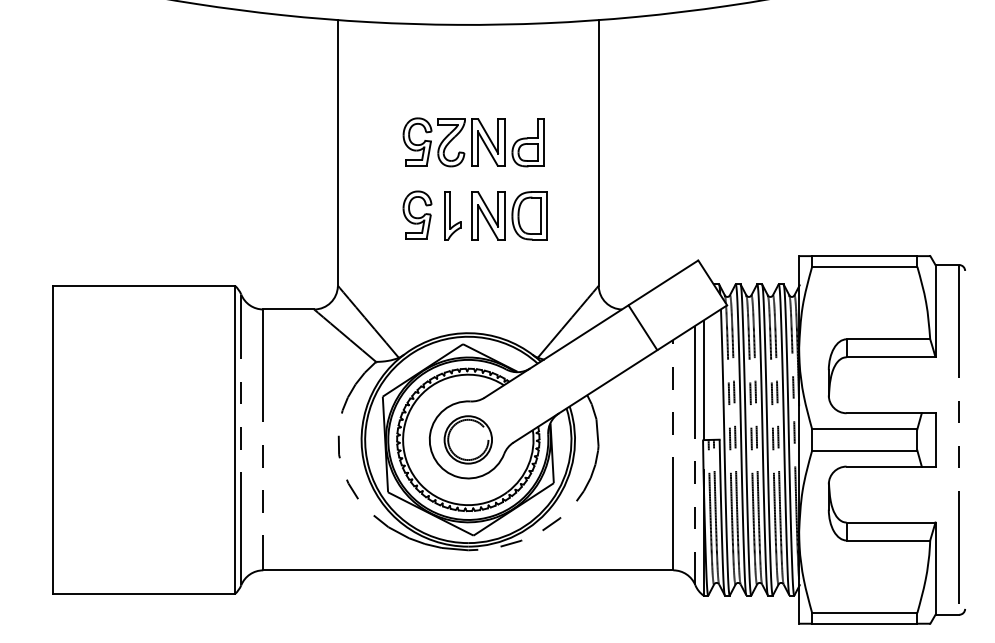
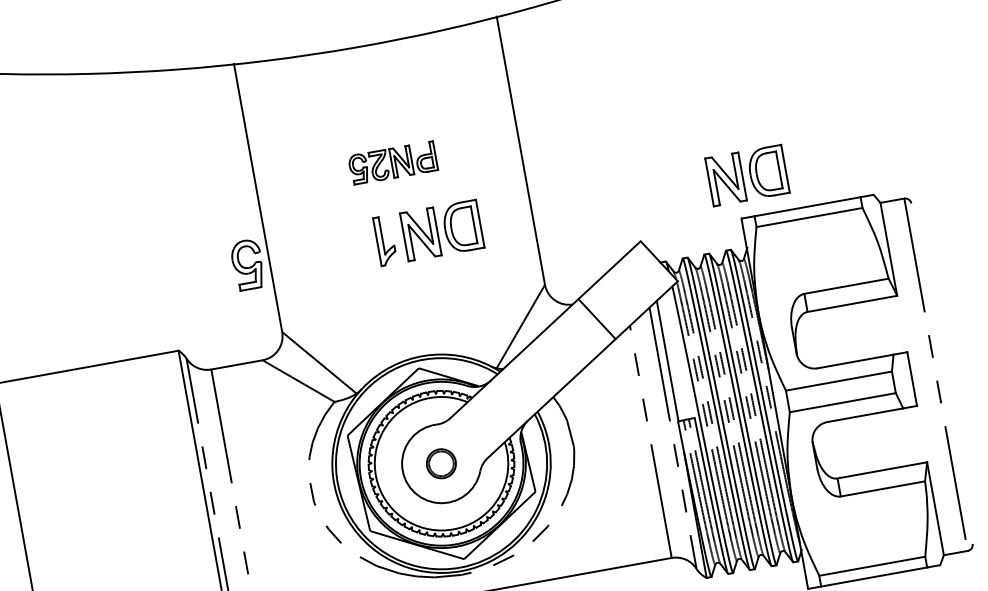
part: (473, 142) -> (392, 163), size x0.6
part: (417, 214) -> (247, 264), moved
part: (812, 215) -> (747, 175), added
part: (467, 439) -> (440, 463), size x0.6

